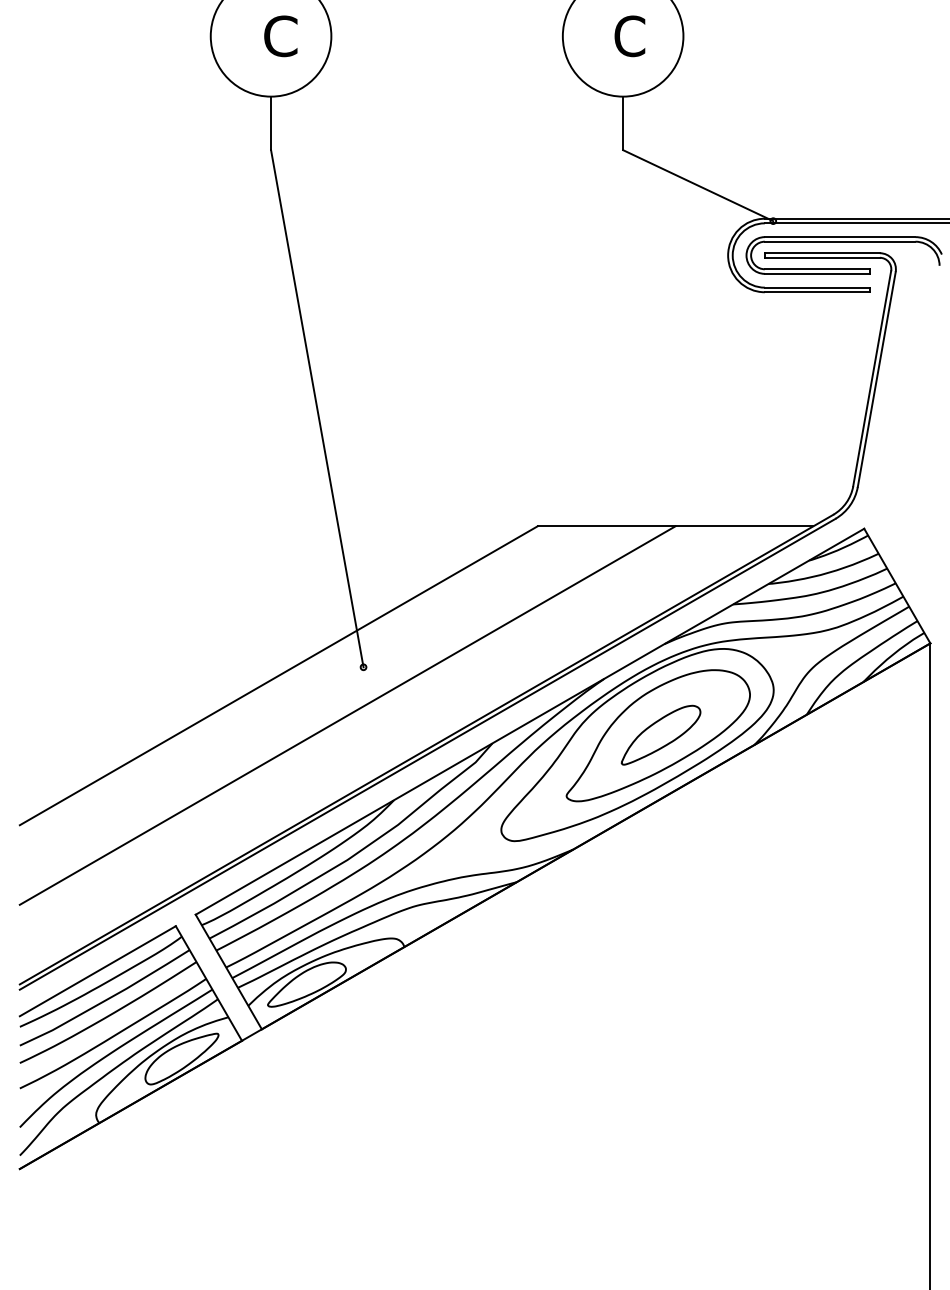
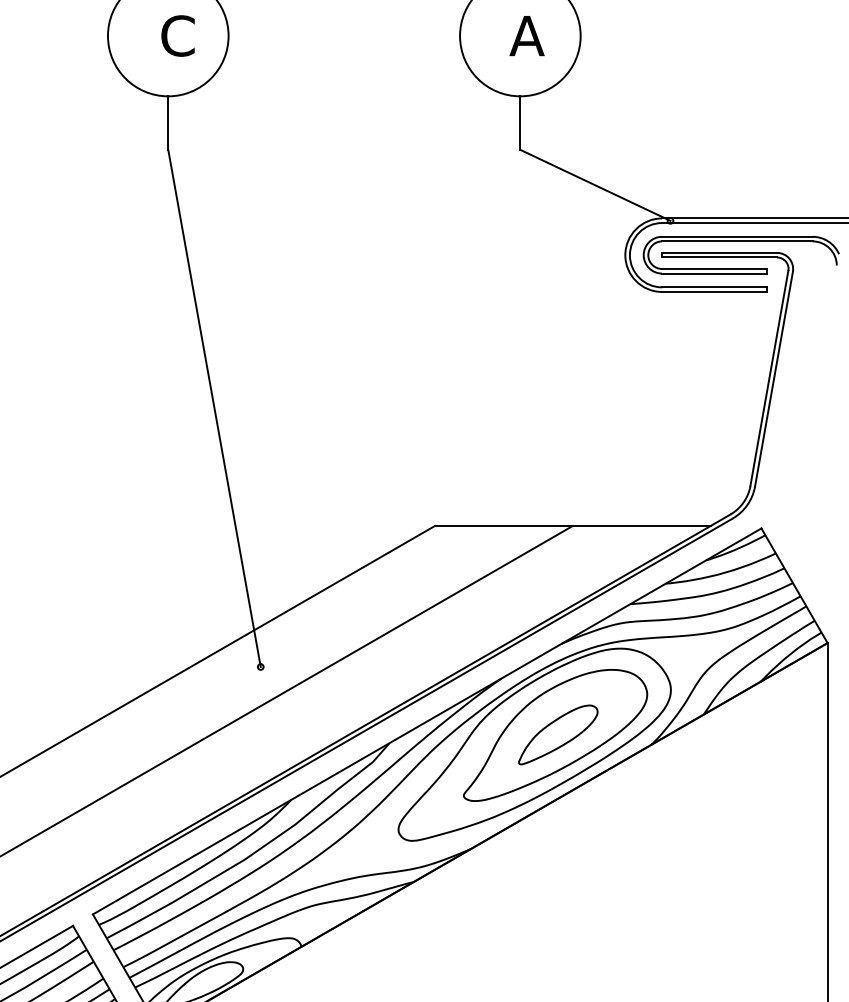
text: (629, 36) -> (526, 36), C -> A

